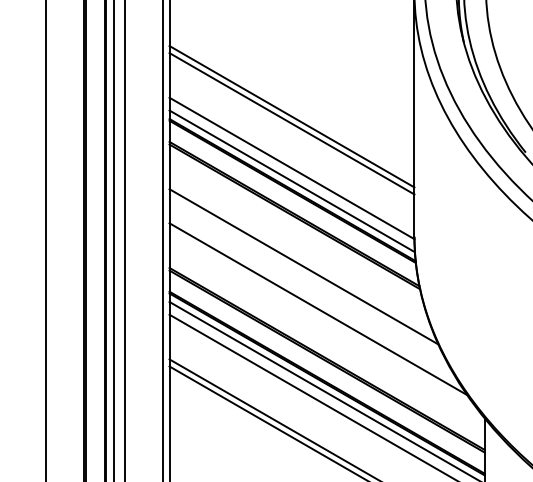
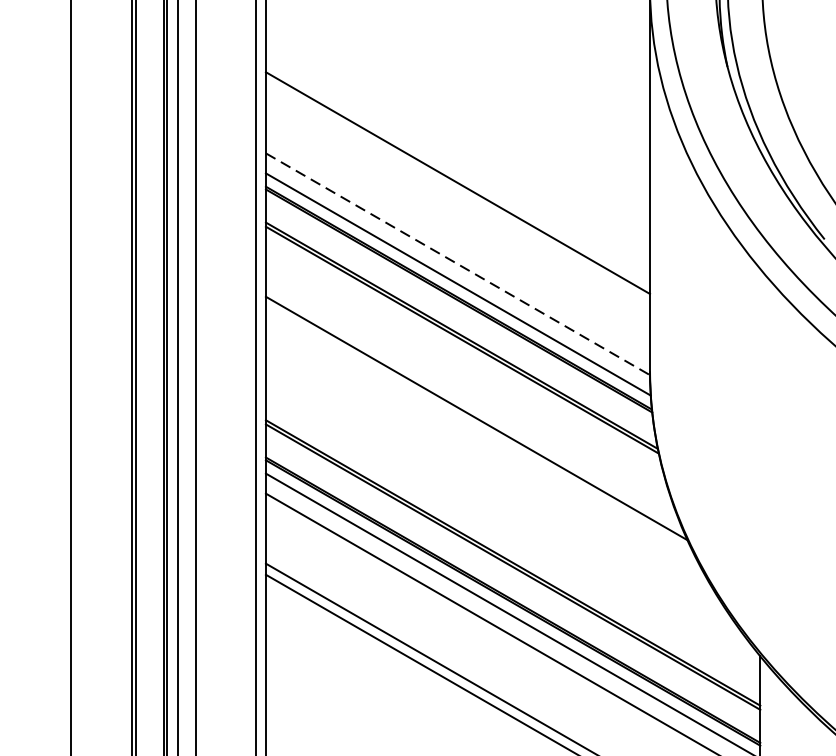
line: (291, 123) -> (457, 193), removed
line: (292, 168) -> (458, 264), solid -> dashed
line: (318, 309) -> (499, 485), removed

